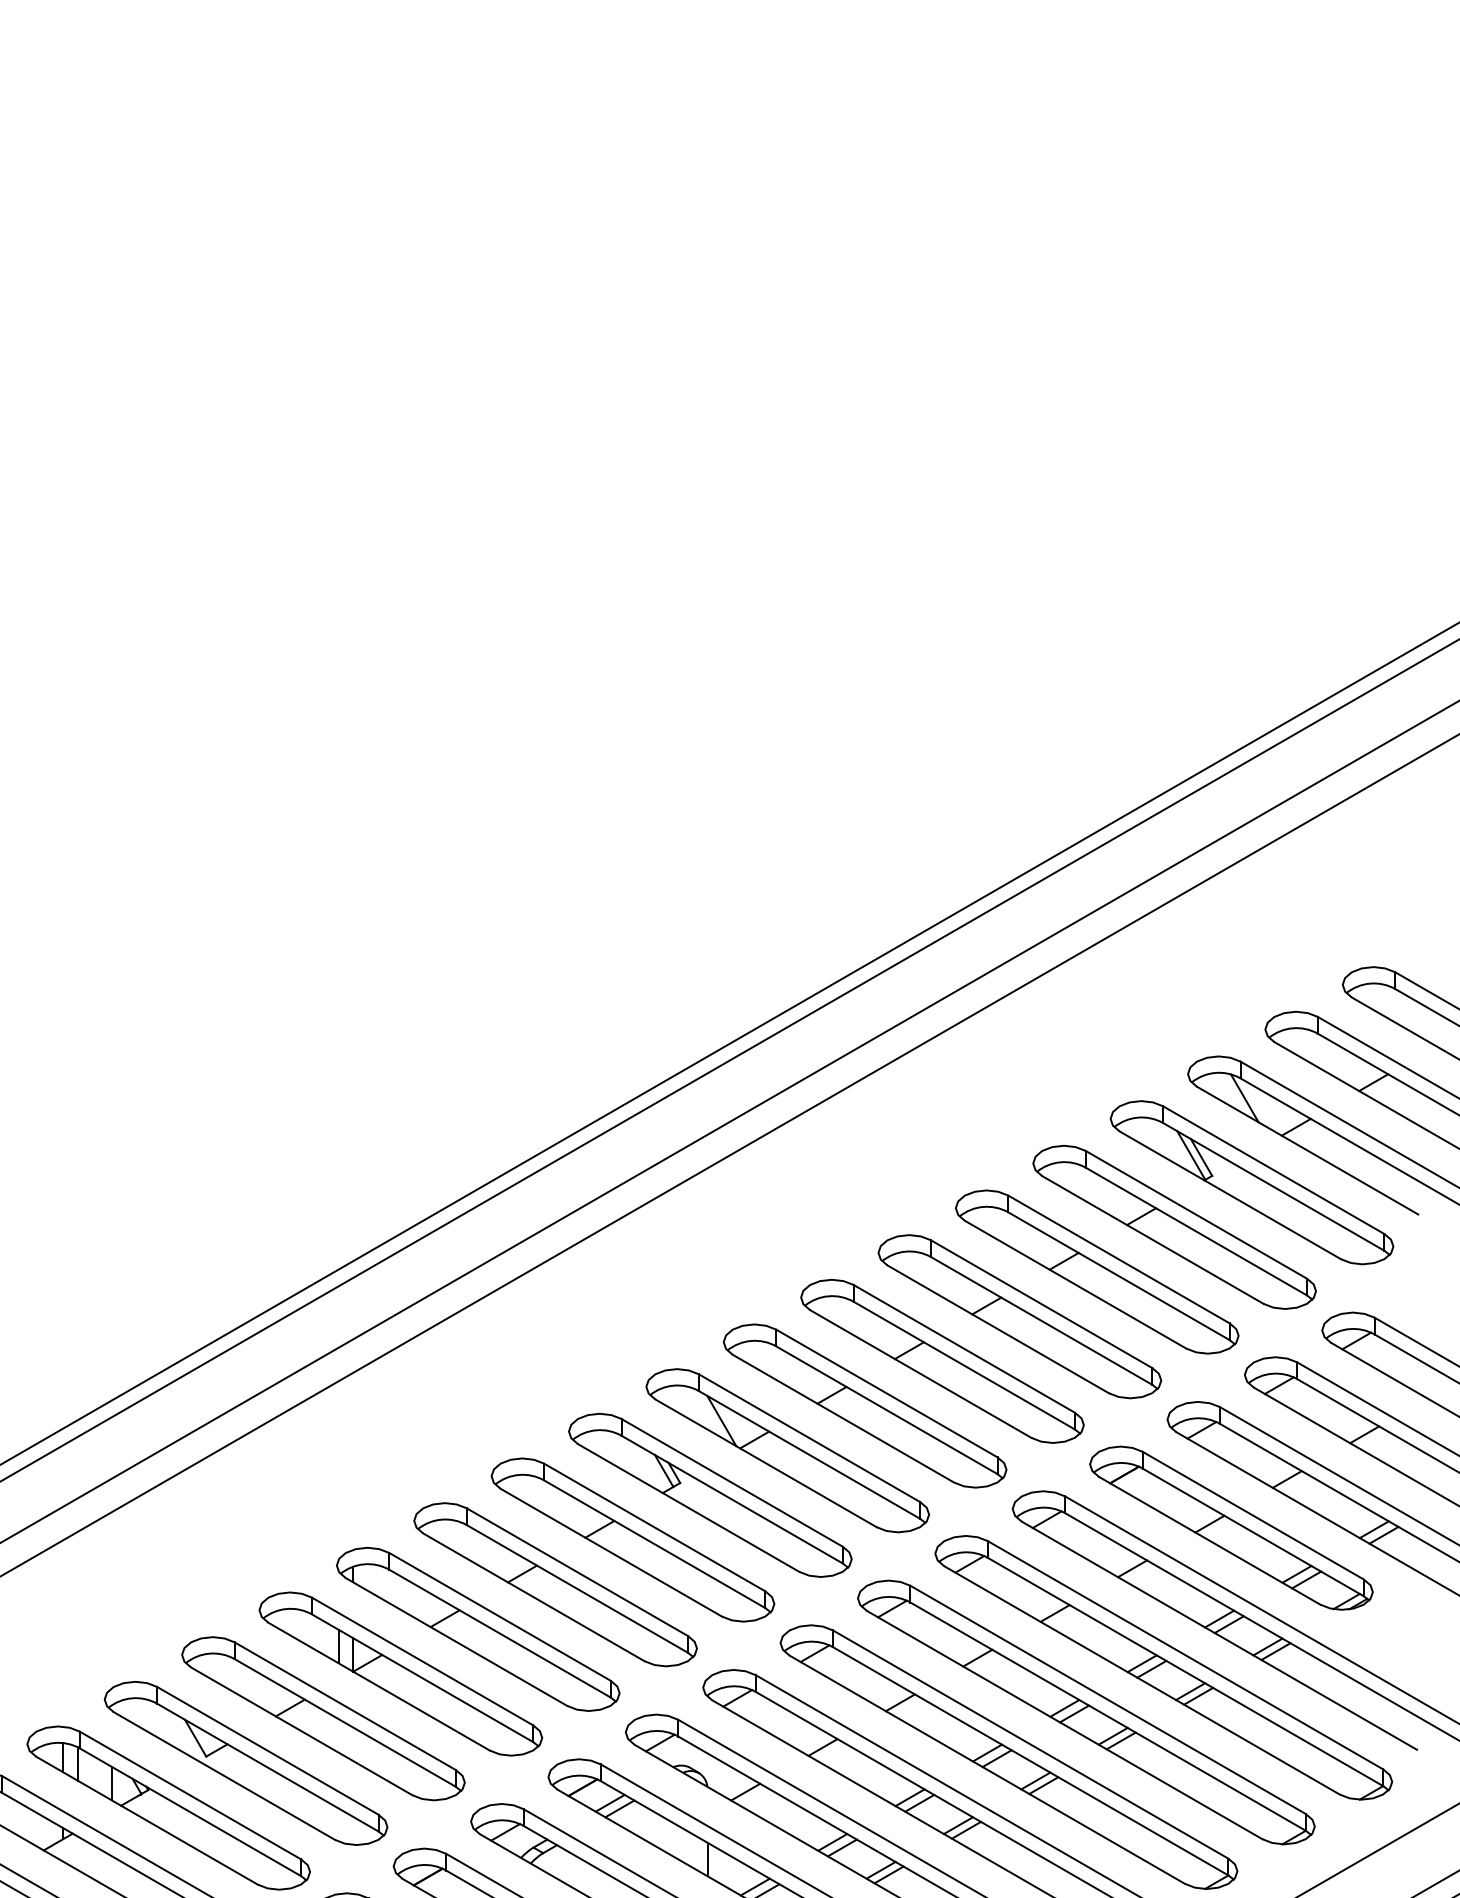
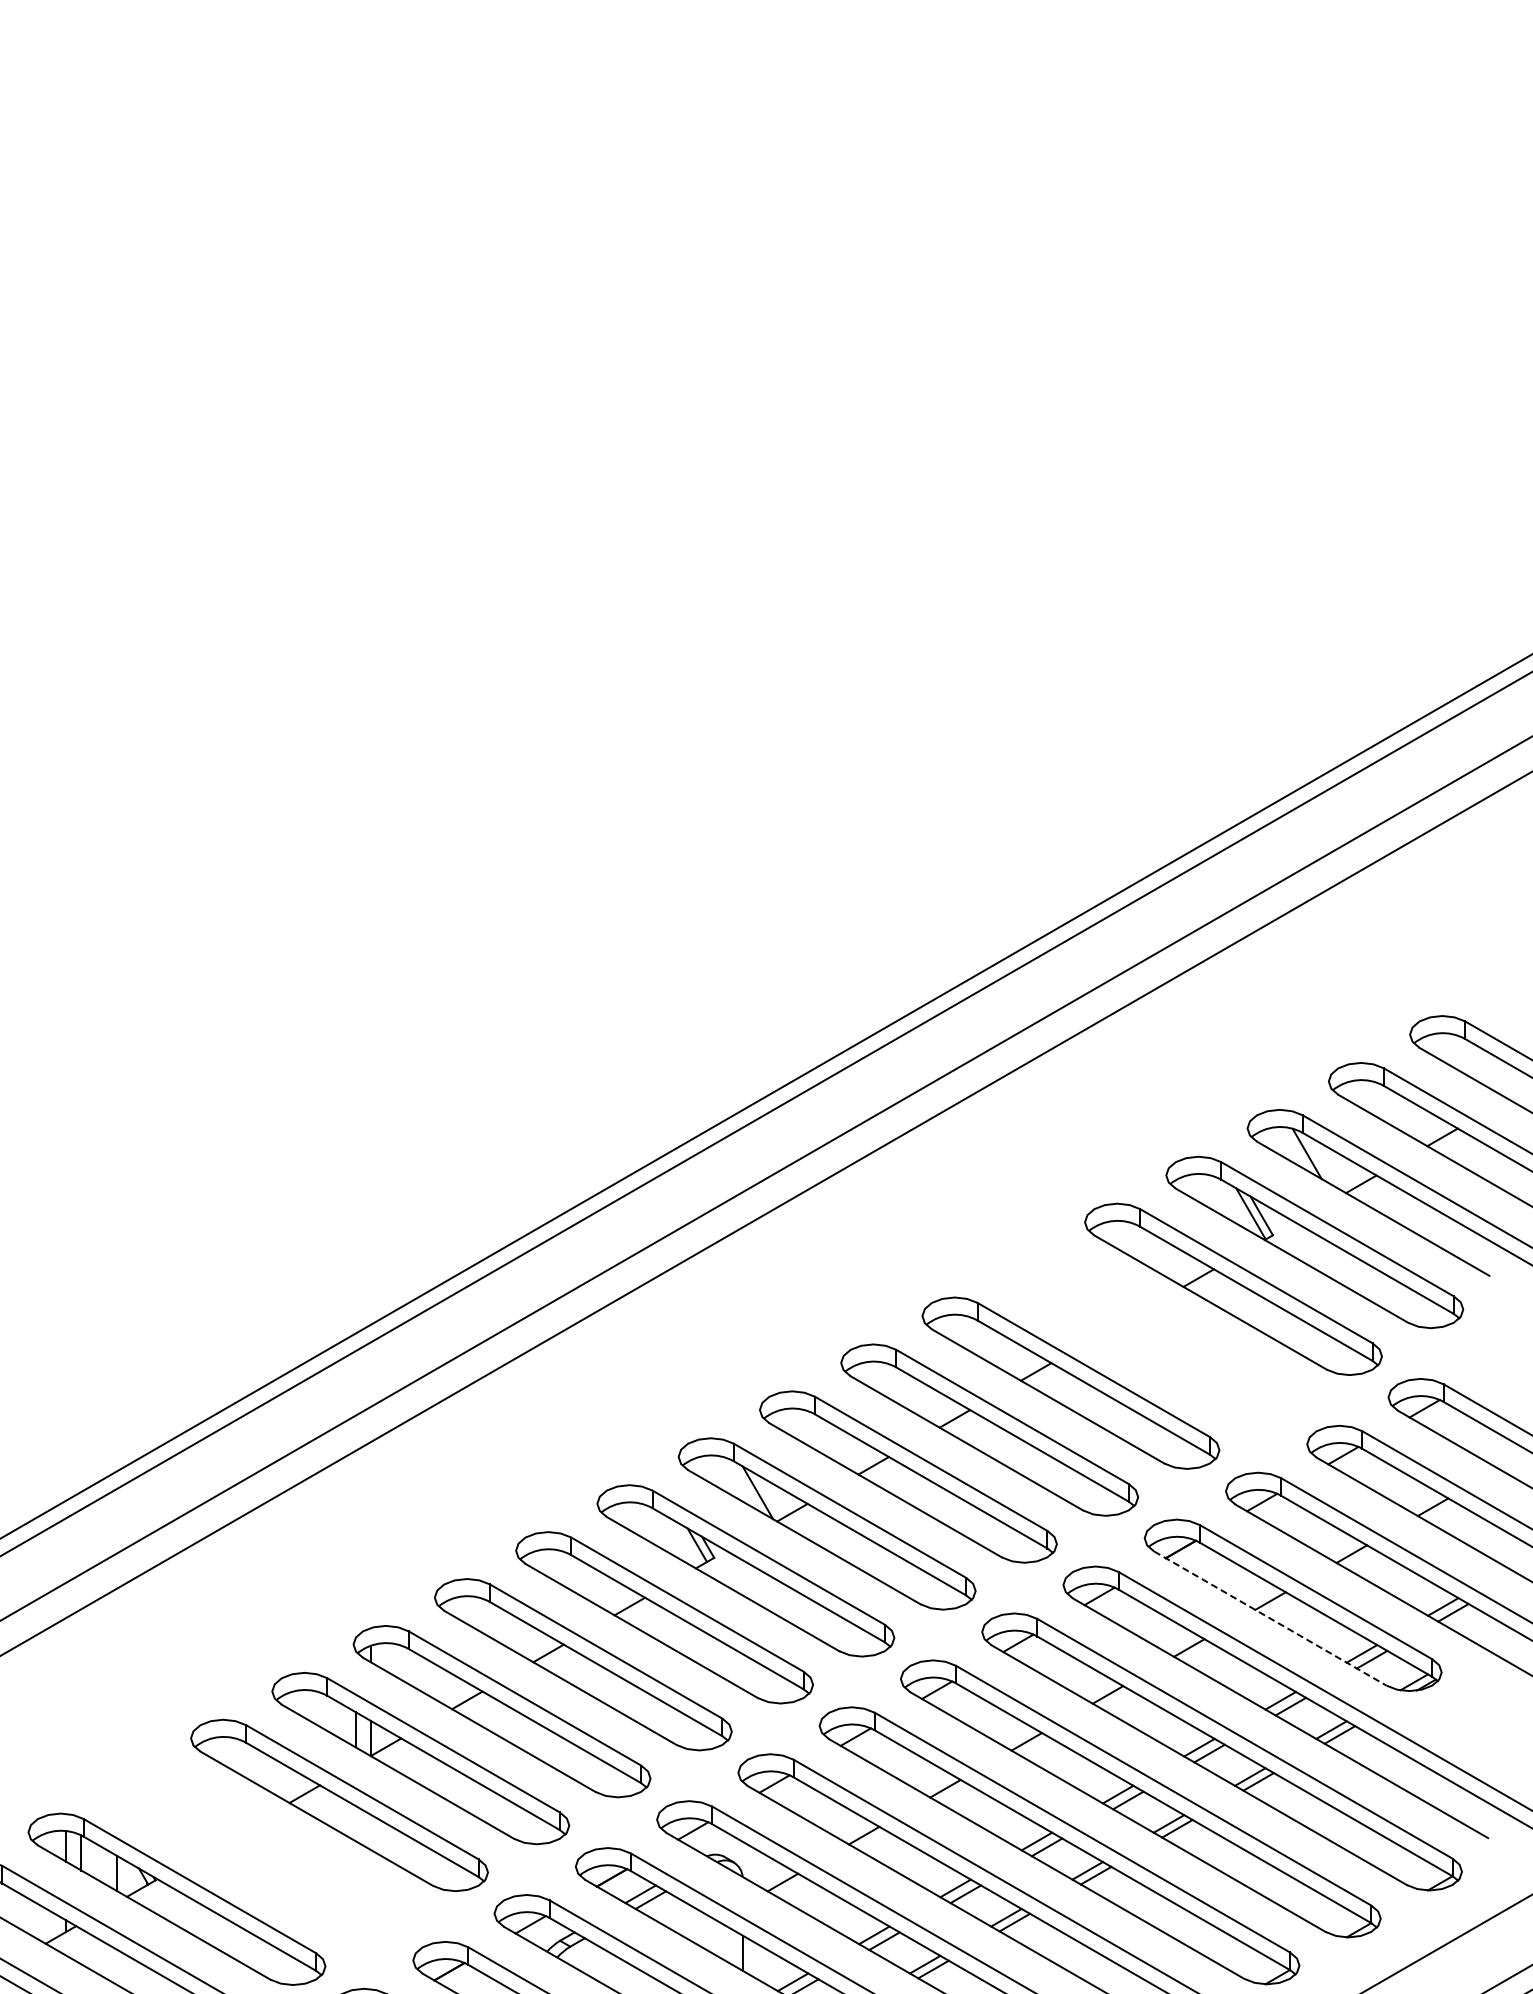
part: (1096, 1271) -> (1151, 1335), removed
line: (1209, 1540) -> (1270, 1618), solid -> dashed
part: (245, 1762) -> (257, 1851), removed

